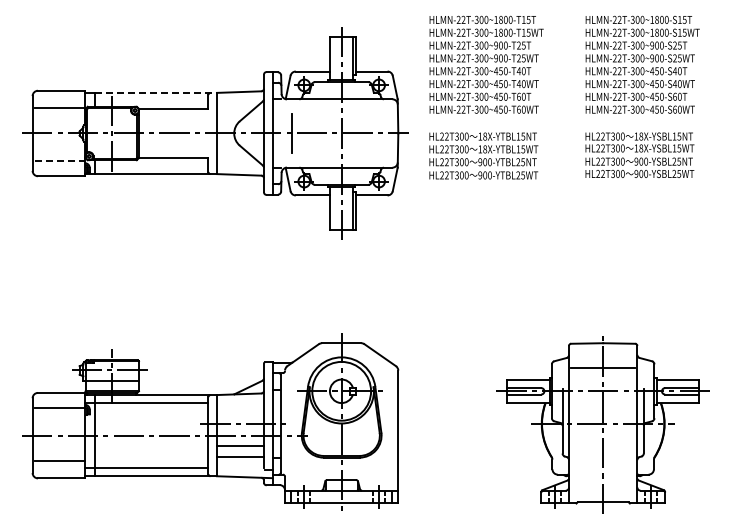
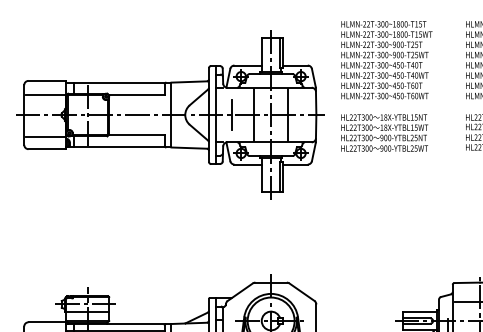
line: (156, 92) -> (123, 82), dashed -> solid
line: (320, 133) -> (254, 115), added
line: (363, 133) -> (288, 115), added
line: (60, 161) -> (46, 137), dashed -> solid

